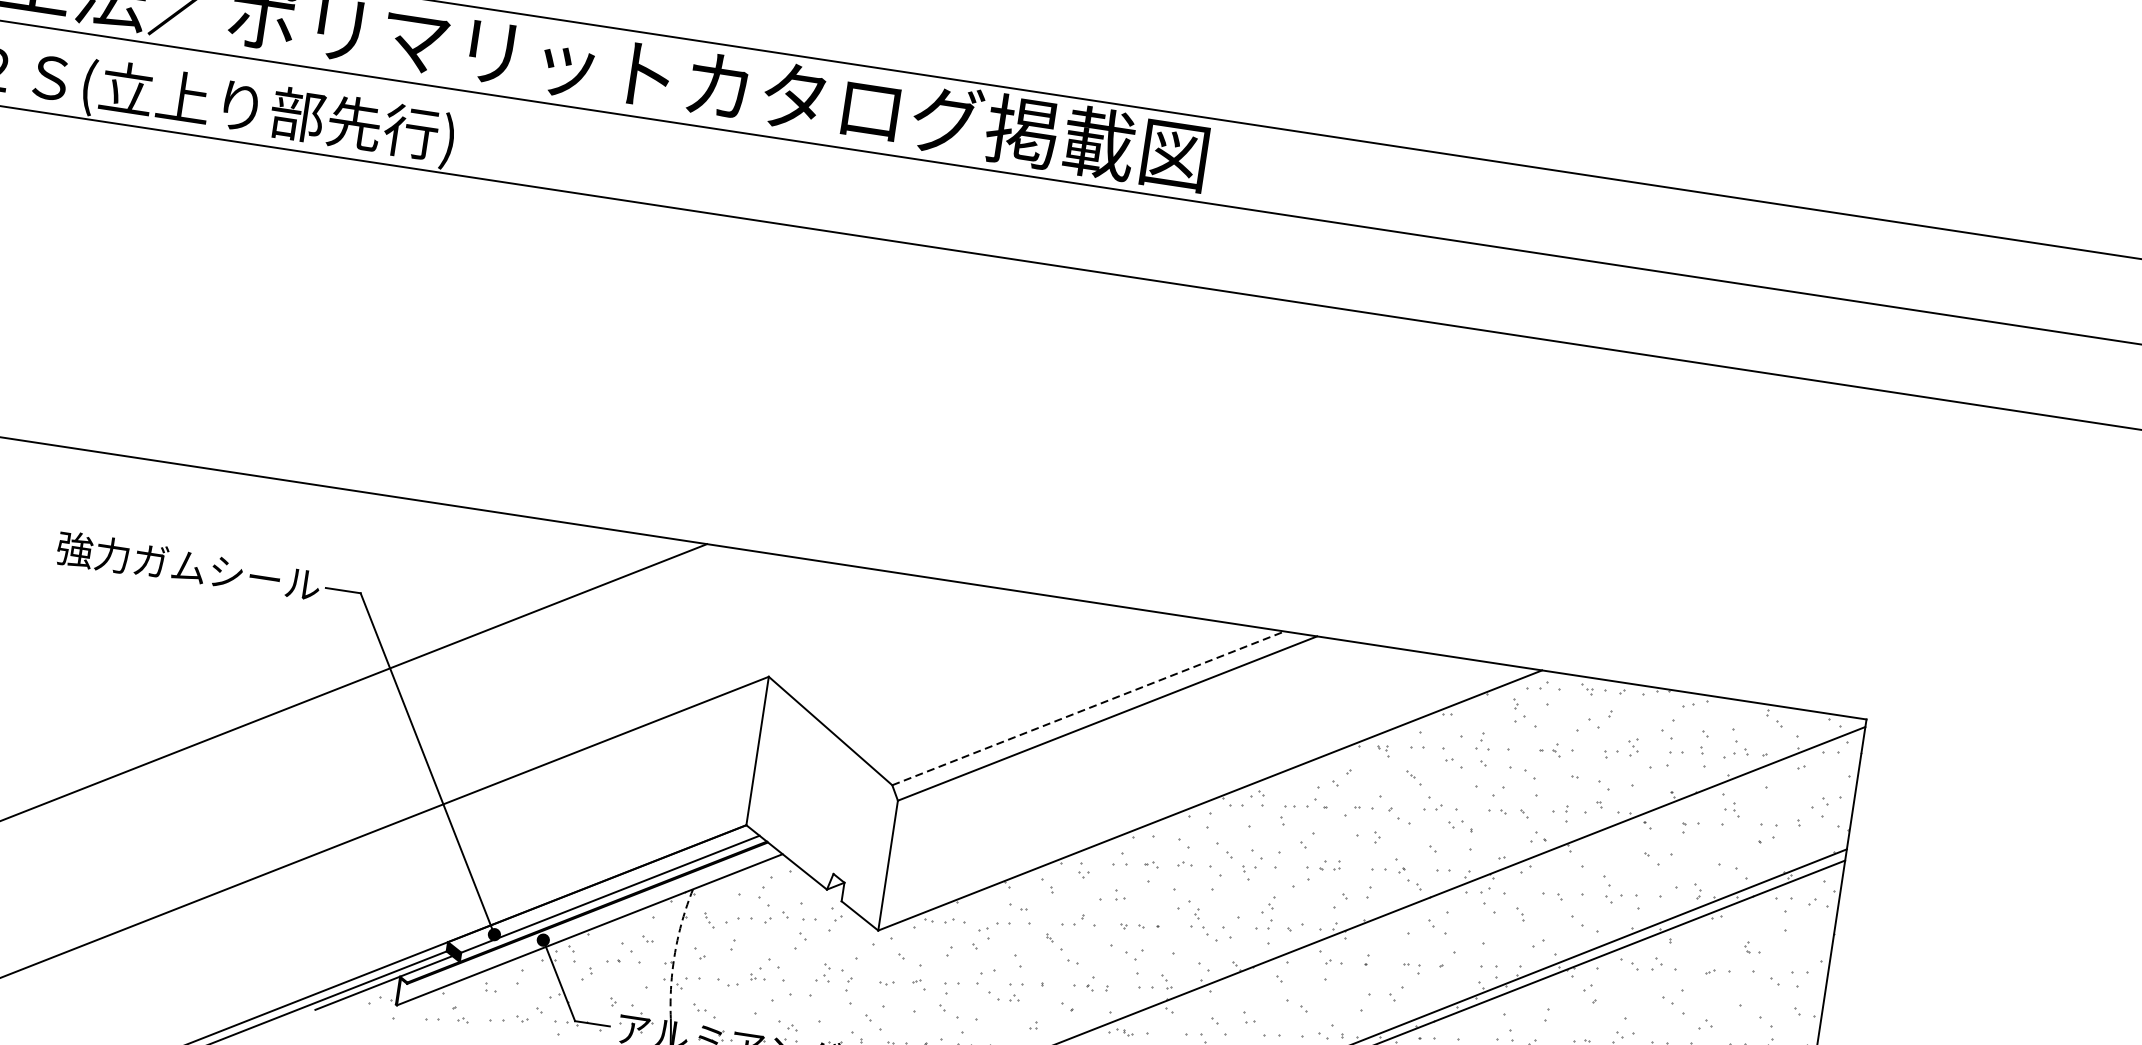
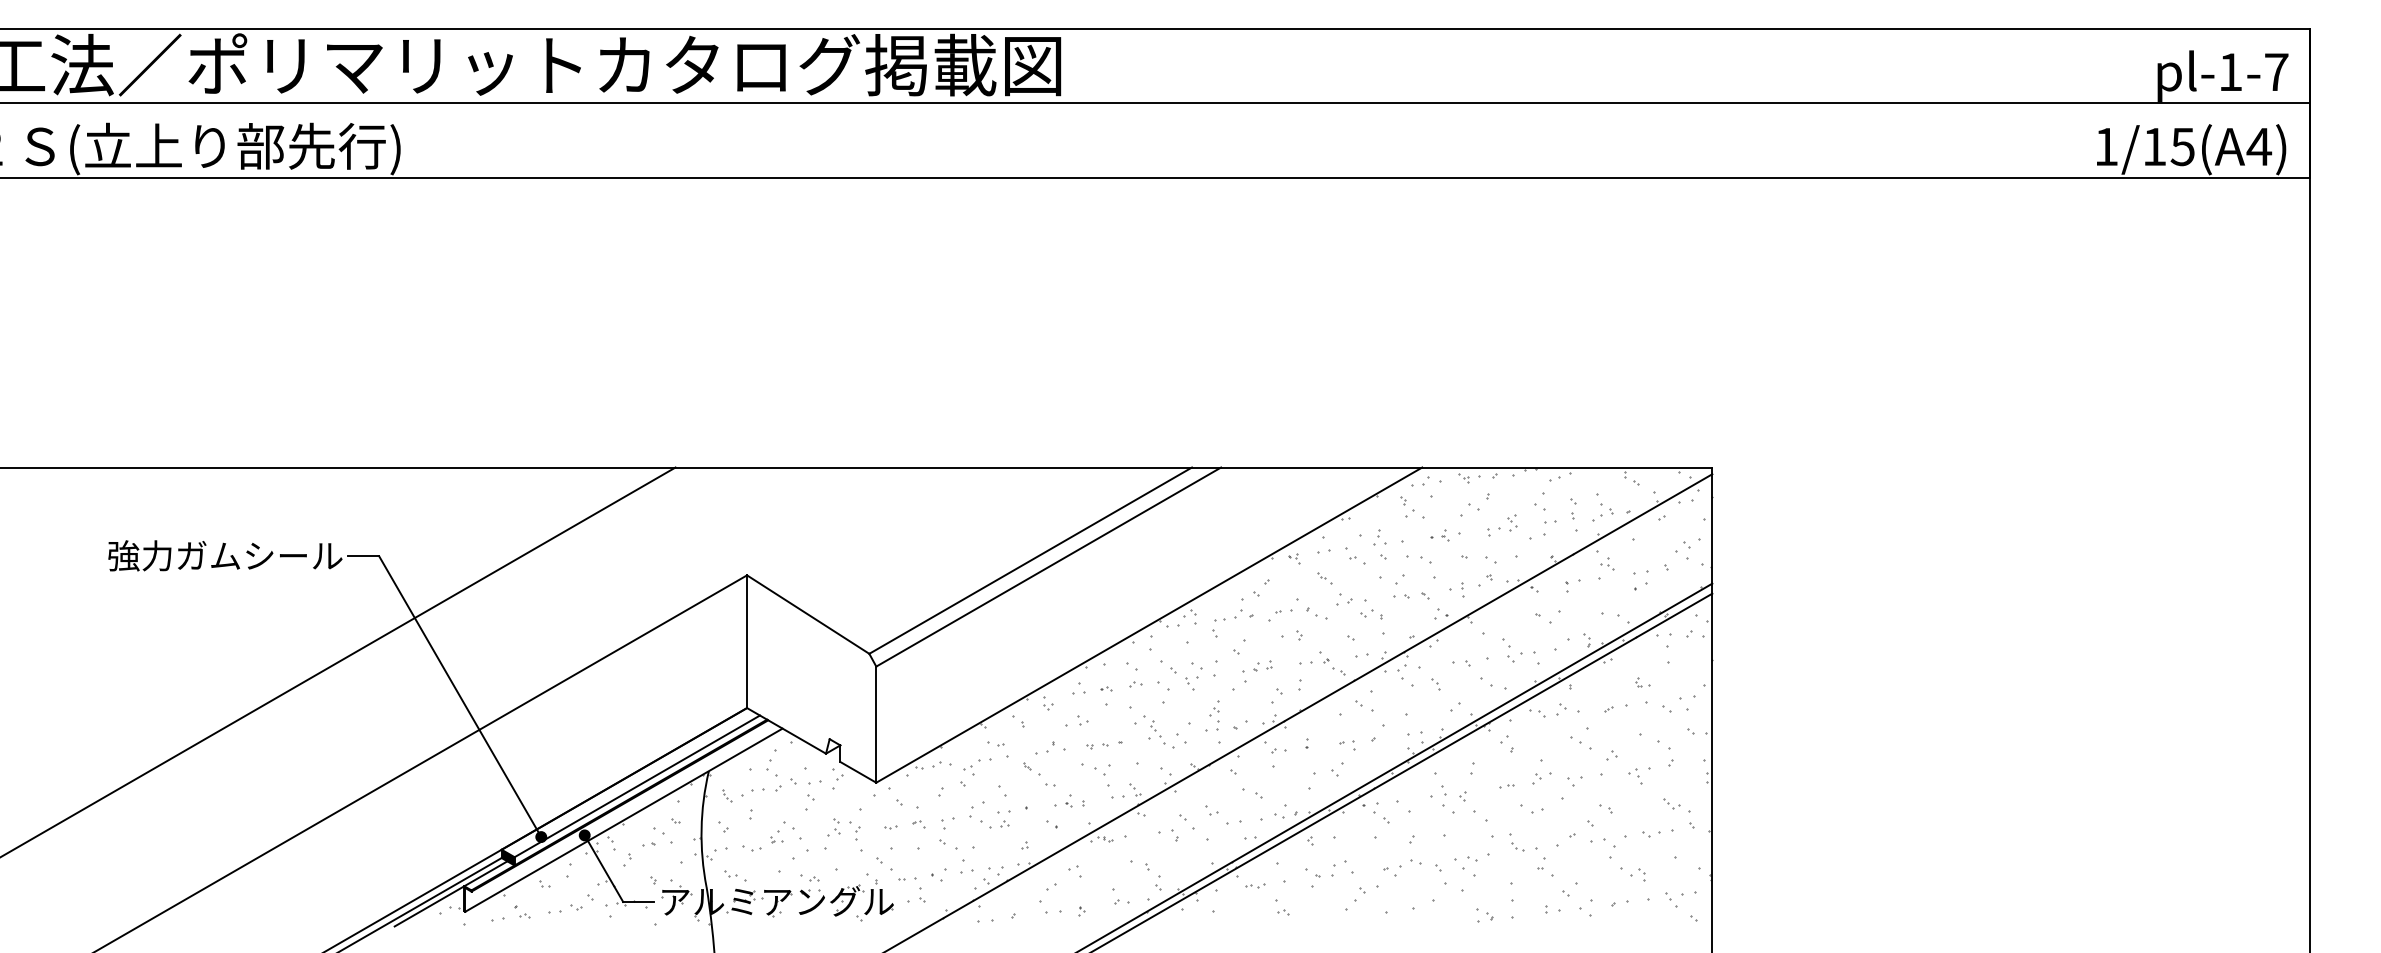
line: (1089, 708) -> (1031, 560), dashed -> solid
arc: (675, 952) -> (701, 828), dashed -> solid

